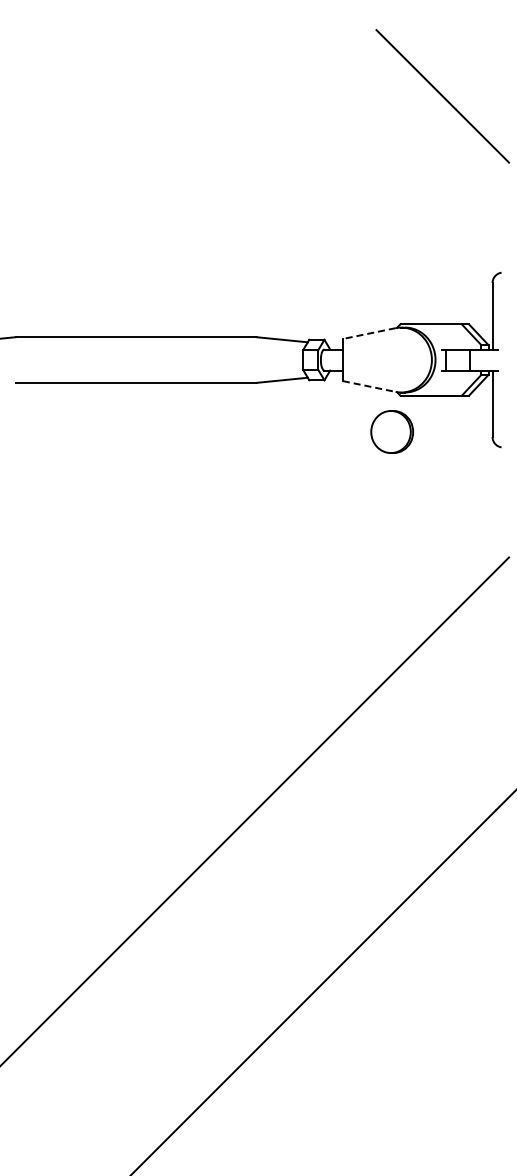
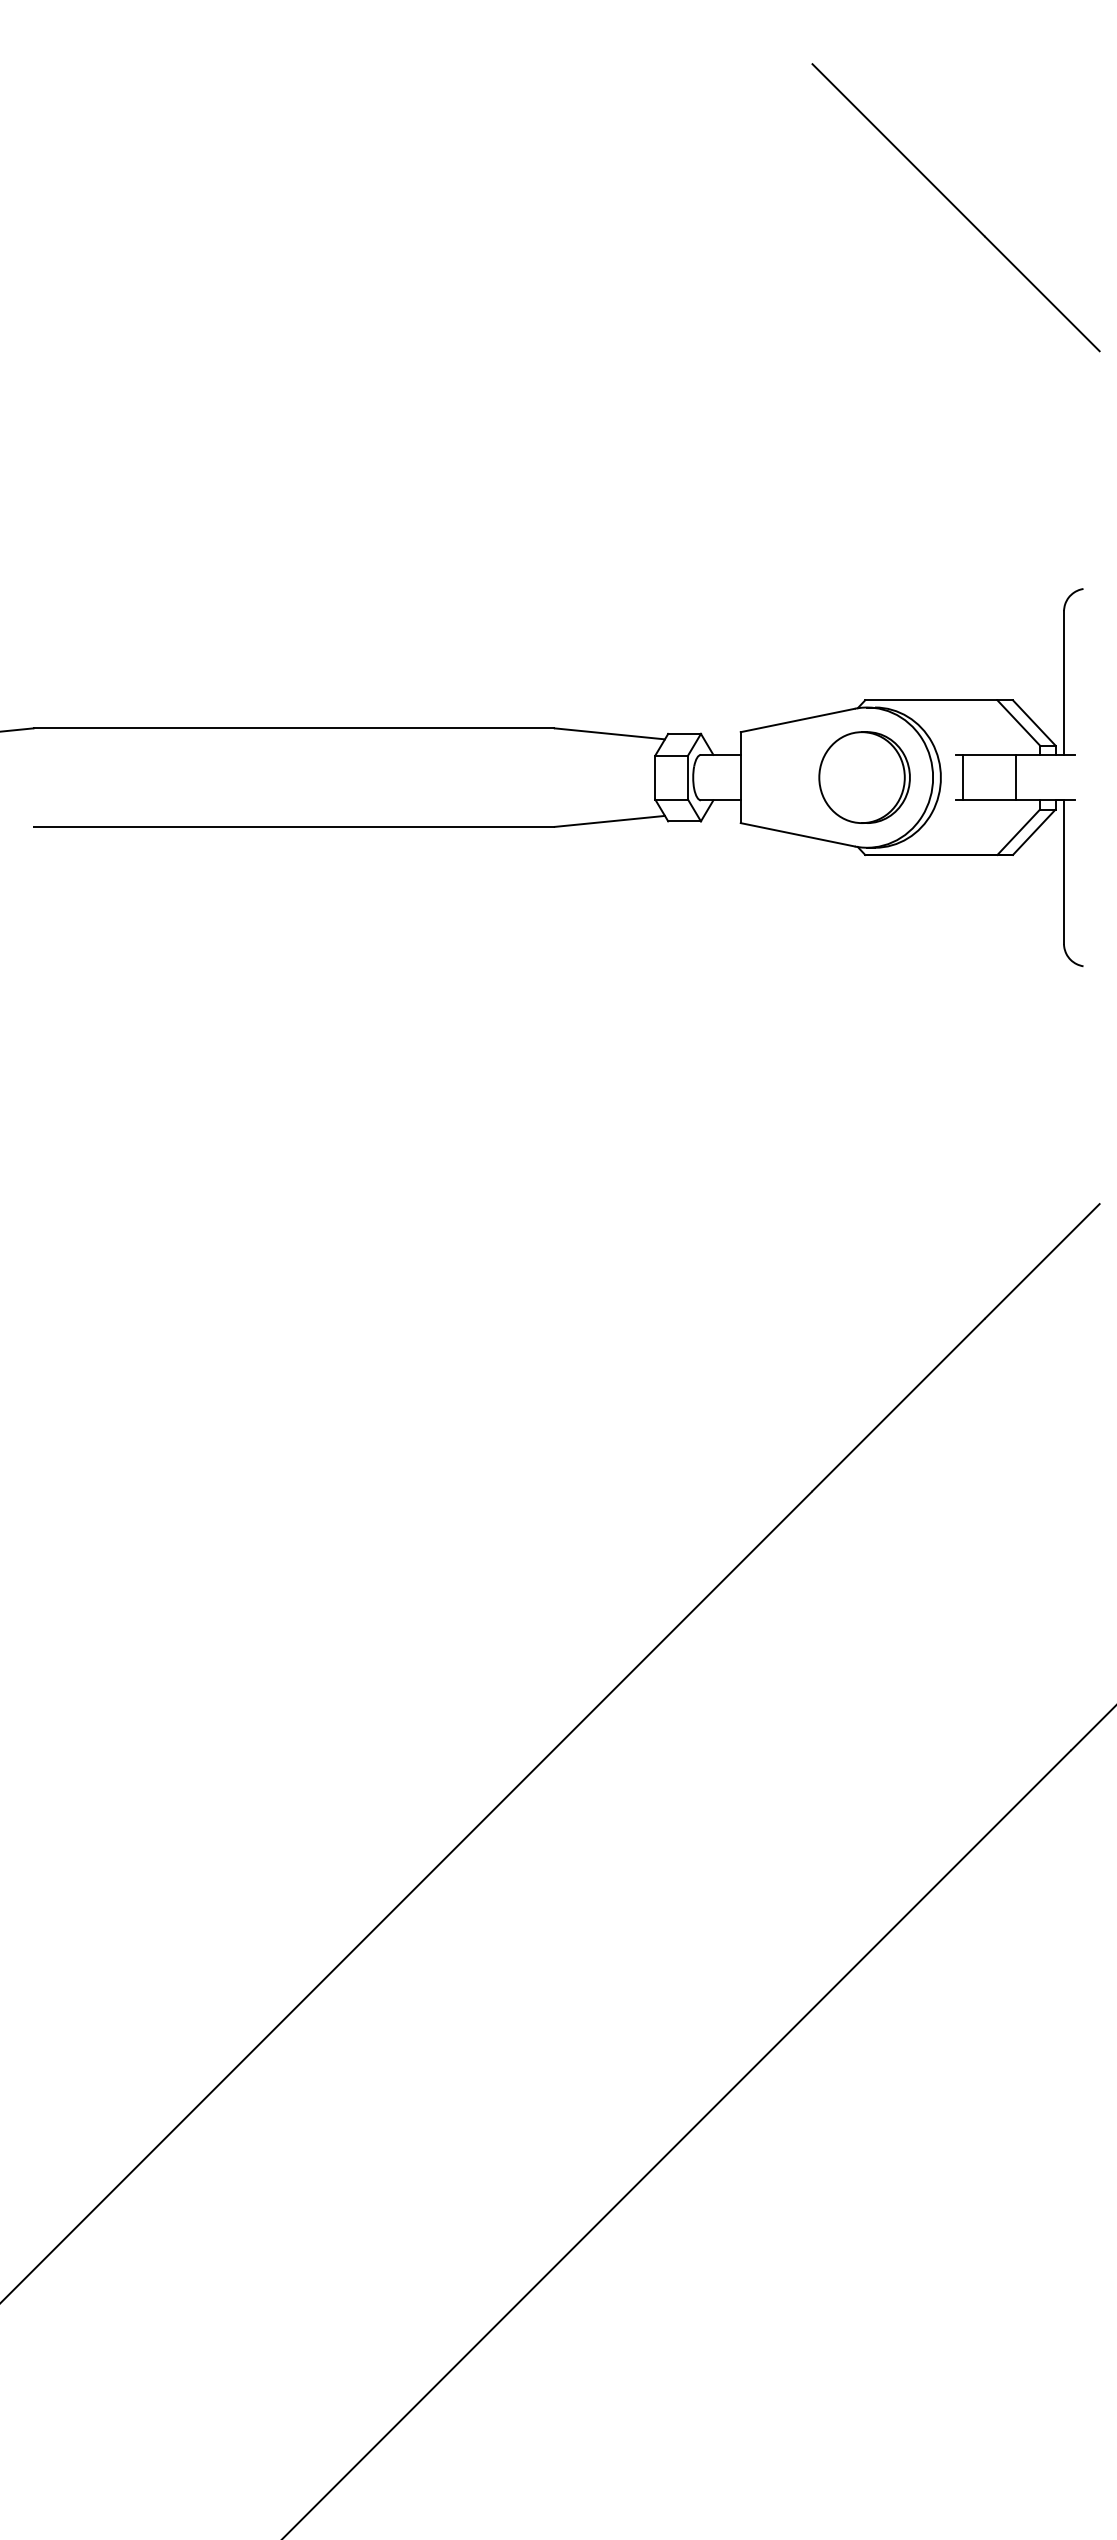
line: (369, 333) -> (798, 720), dashed -> solid
line: (369, 386) -> (798, 834), dashed -> solid
part: (391, 431) -> (863, 776), moved

